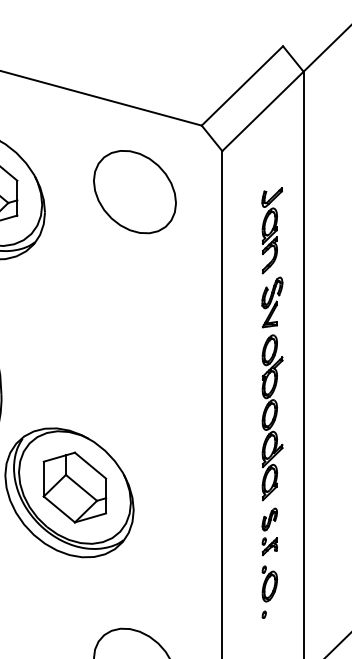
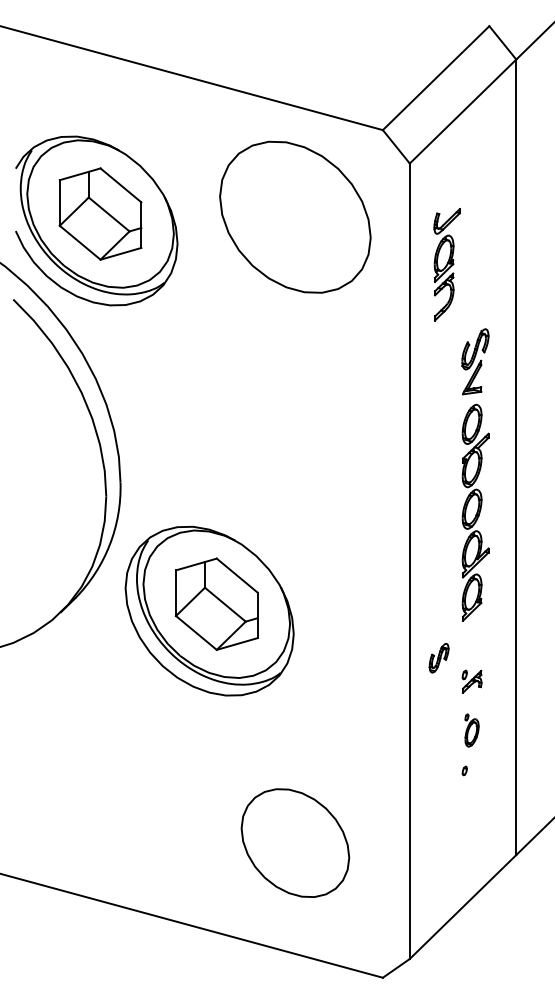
part: (135, 191) -> (295, 216), size x1.4
part: (271, 230) -> (446, 264), moved
part: (269, 519) -> (438, 658), moved
part: (269, 583) -> (471, 730), size x0.7

